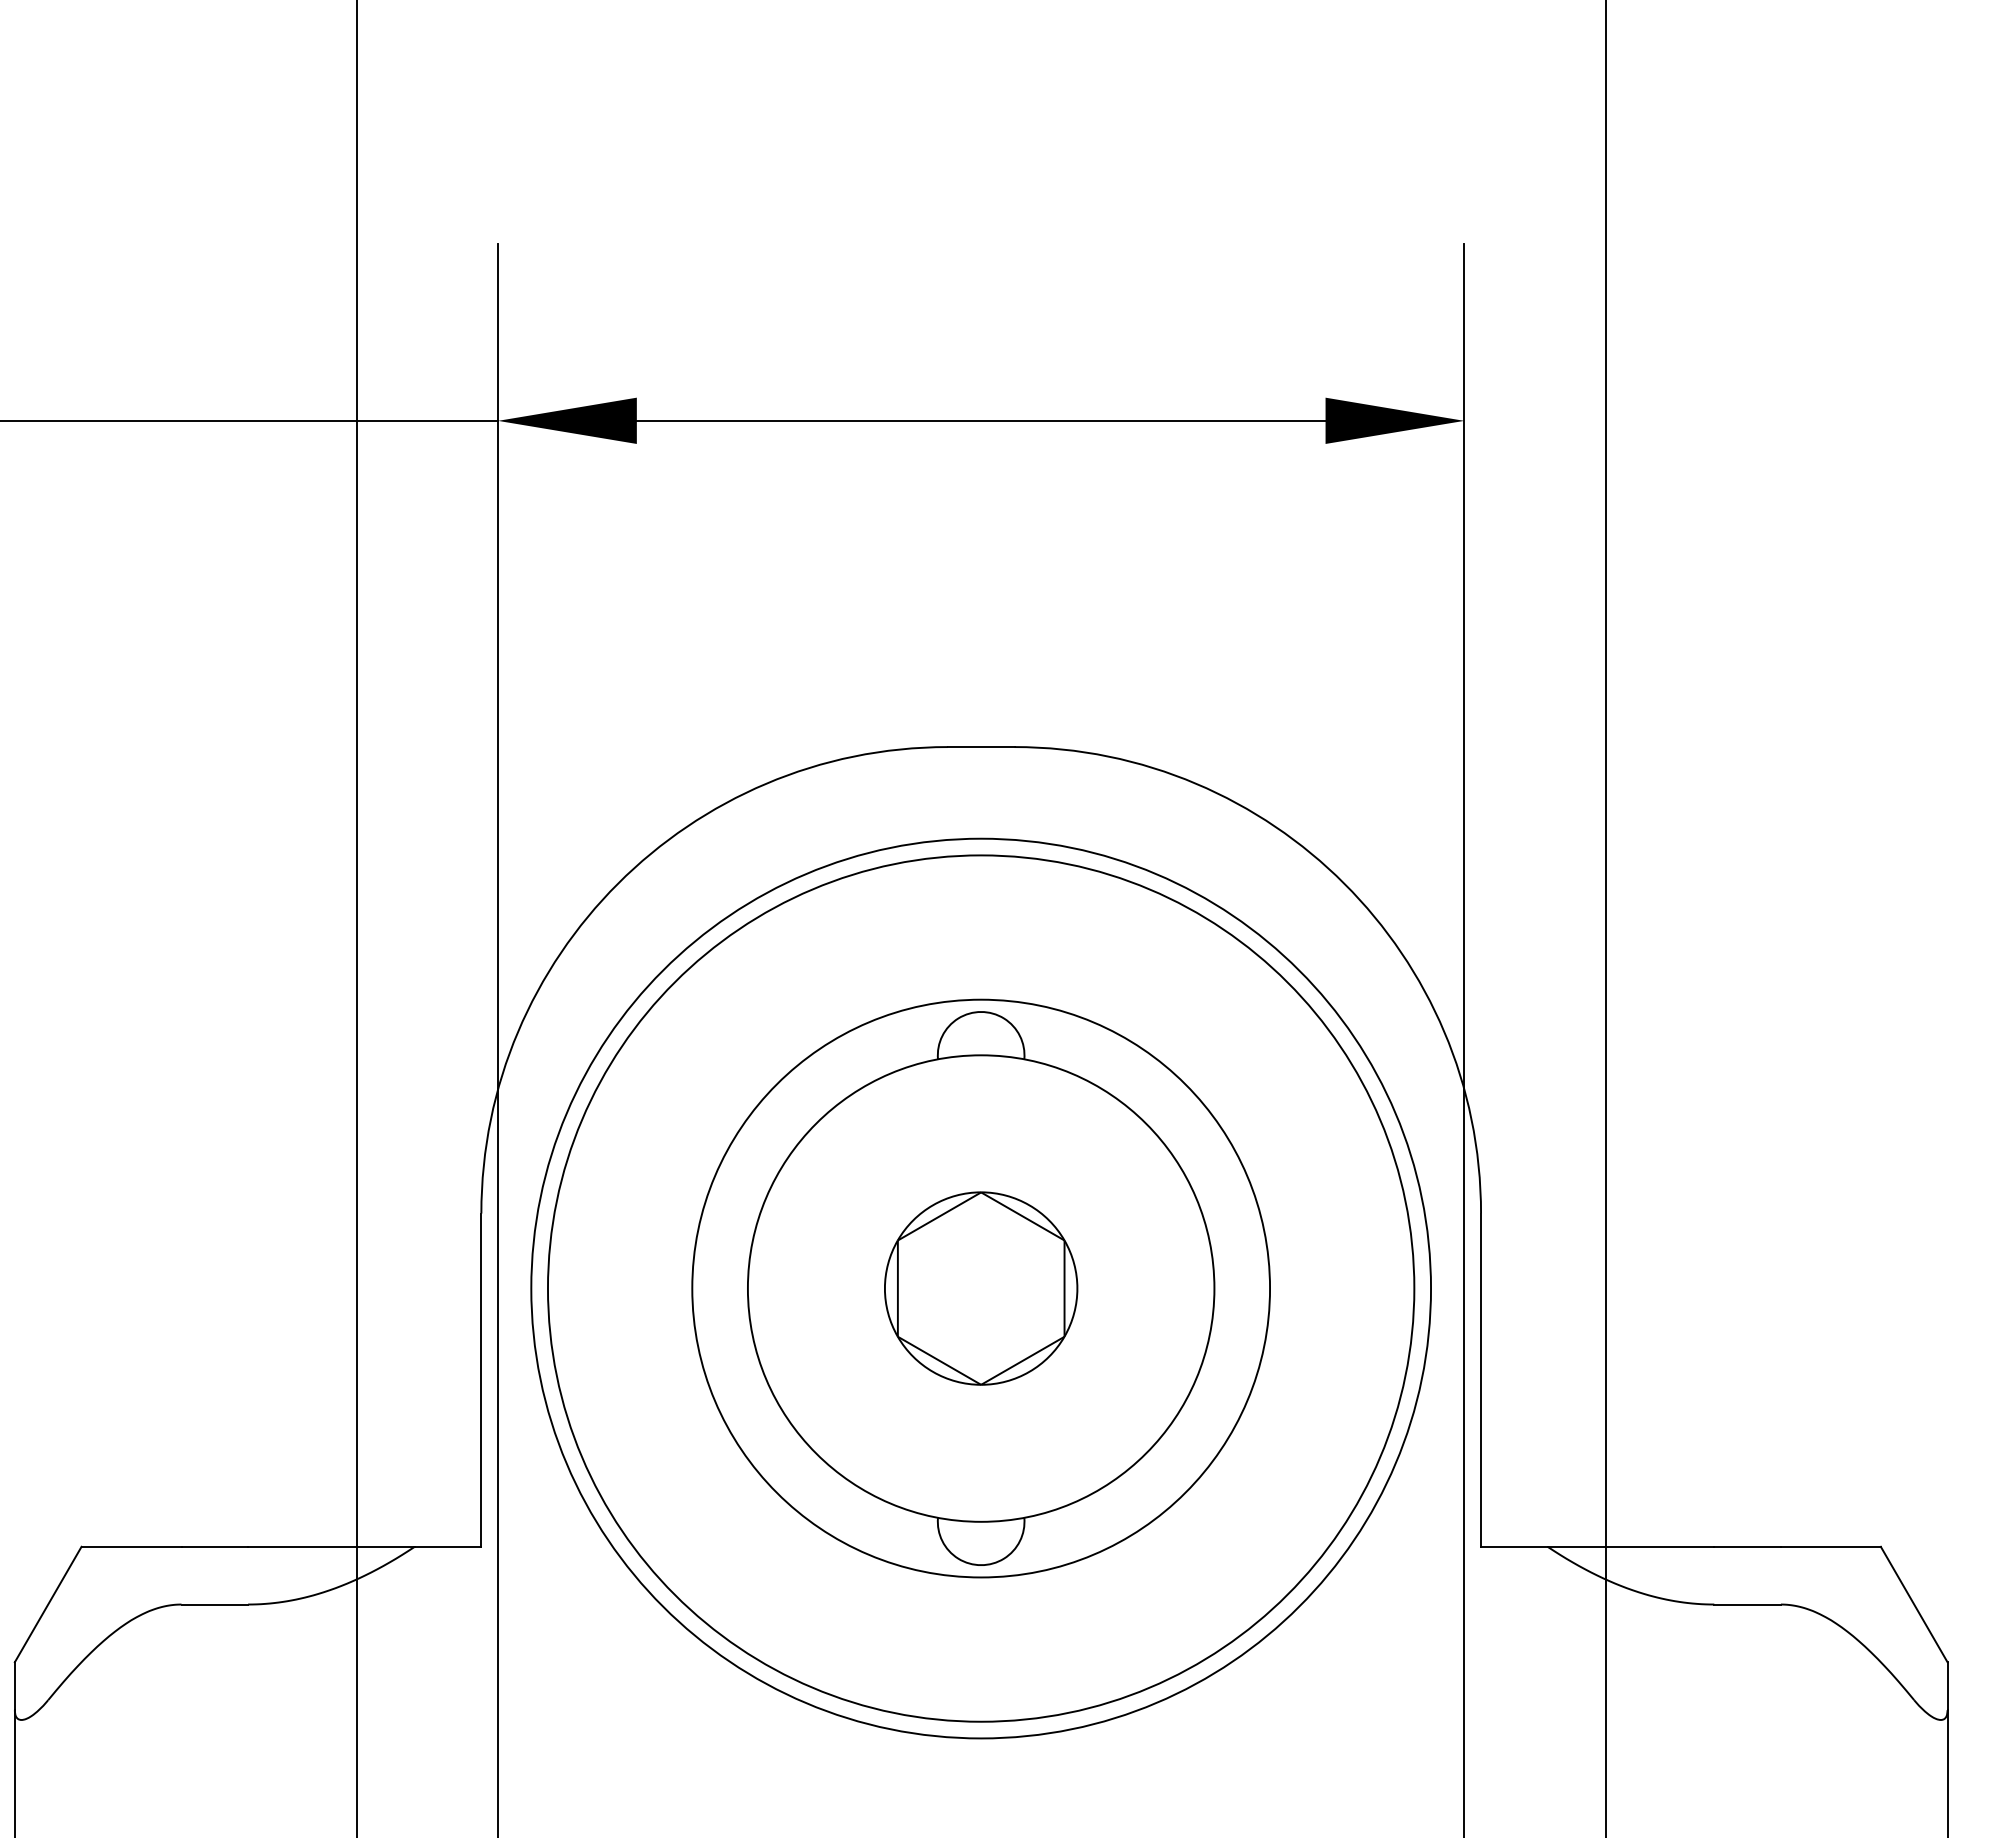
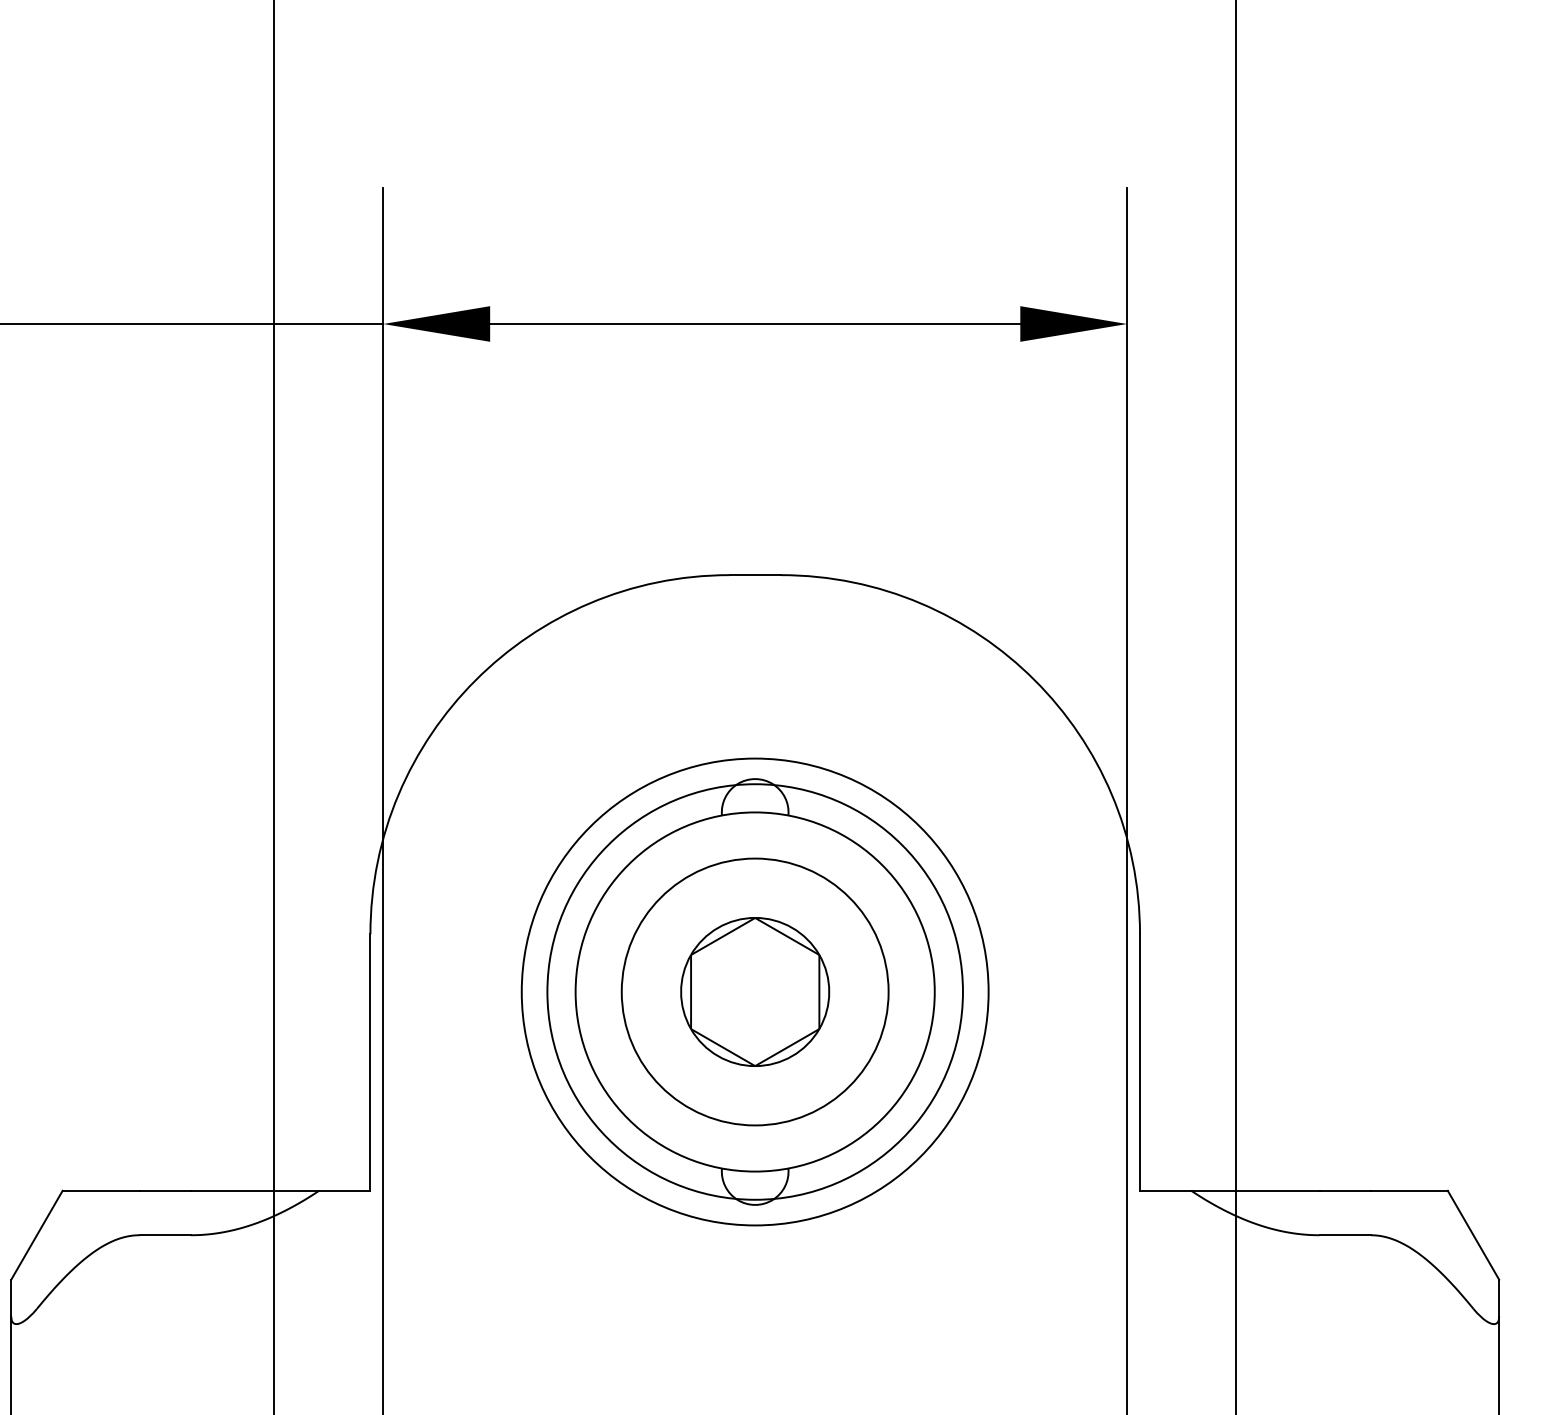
circle: (980, 1287) -> (754, 991), size x0.6
circle: (980, 1287) -> (754, 991), size x0.6
circle: (980, 1287) -> (754, 991), size x0.7

